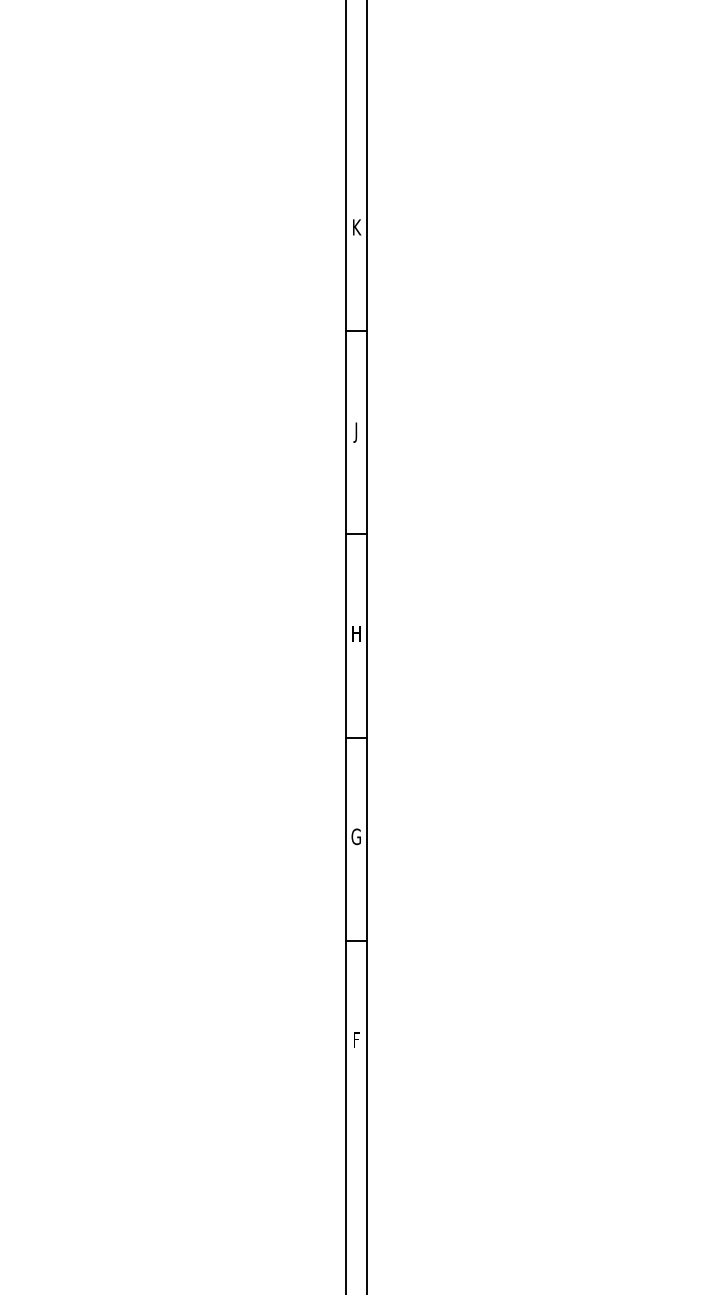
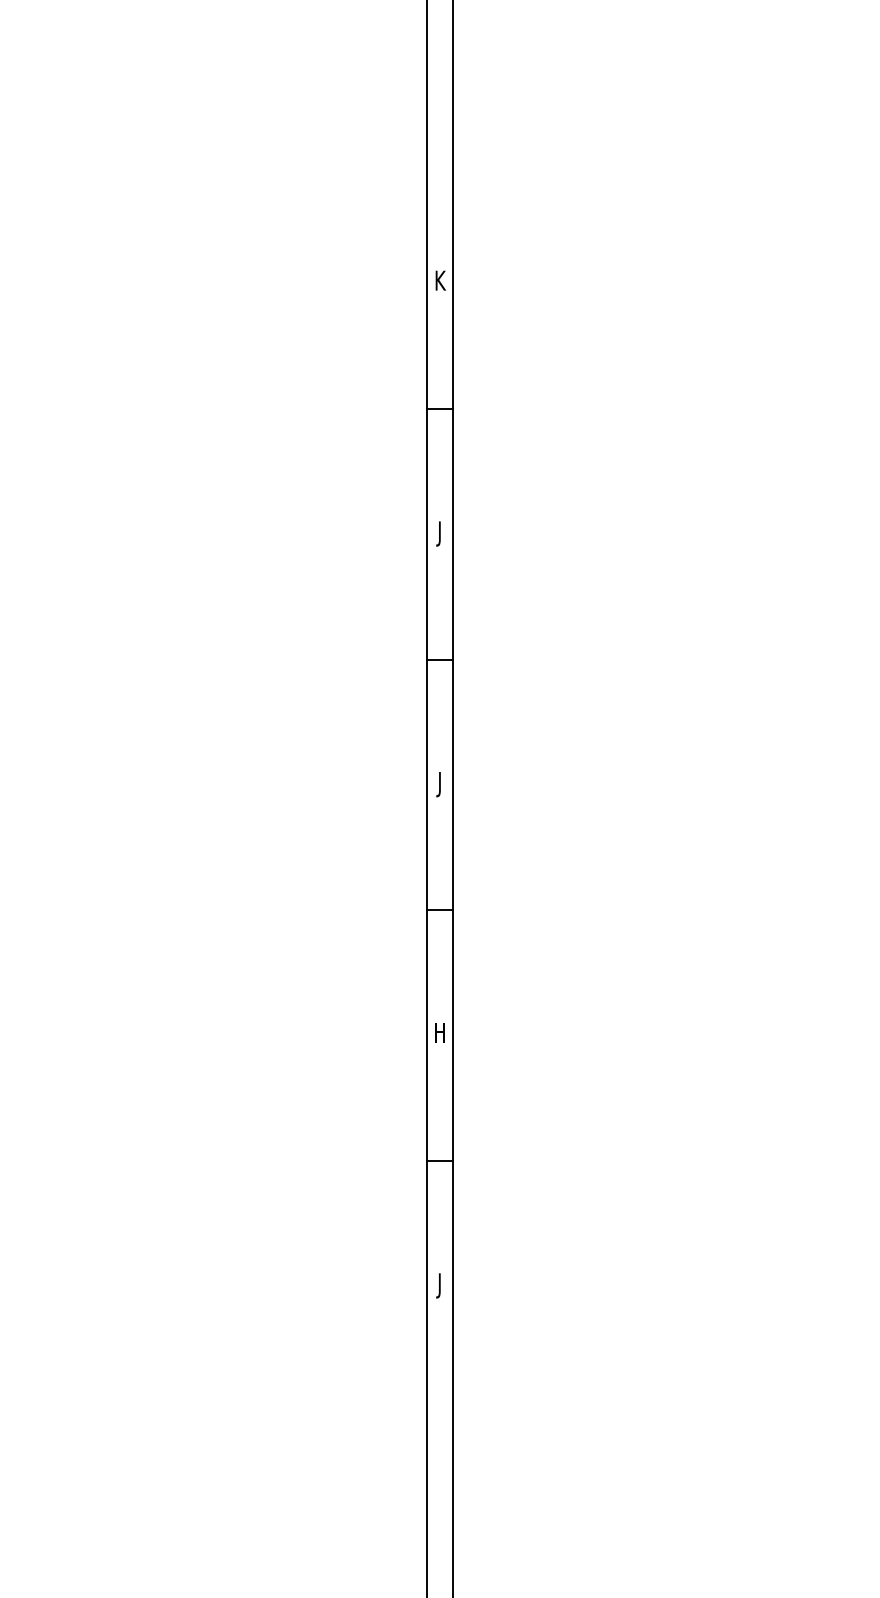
text: (356, 635) -> (440, 784), H -> J
text: (355, 836) -> (438, 1032), G -> H
text: (356, 1042) -> (440, 1286), F -> J

